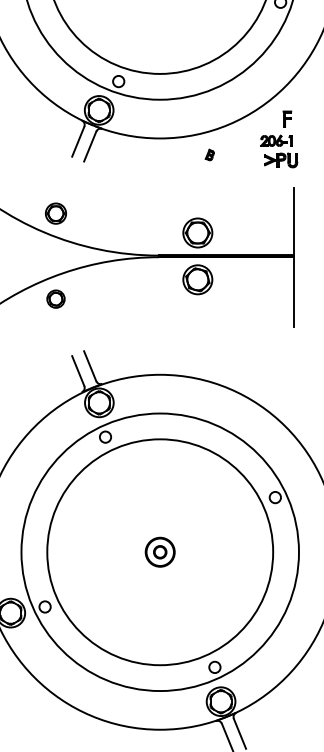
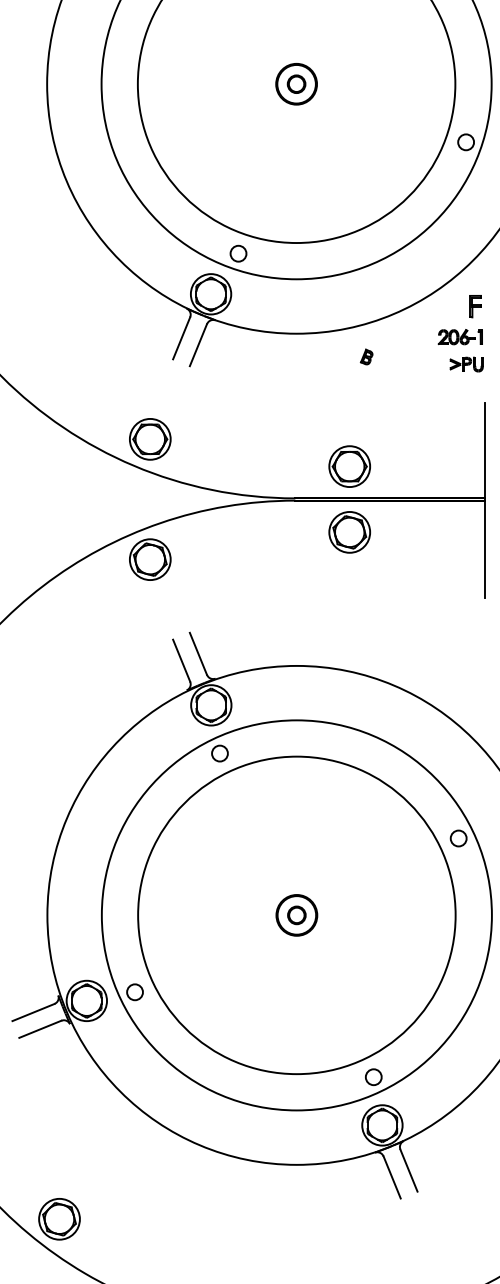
part: (280, 160) -> (466, 364), size x0.71
part: (56, 213) -> (150, 439), size x1.43
part: (56, 299) -> (150, 559), size x1.67

